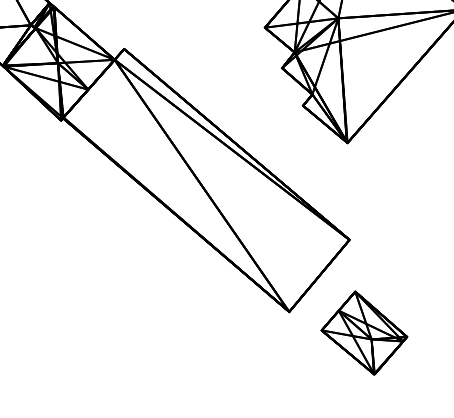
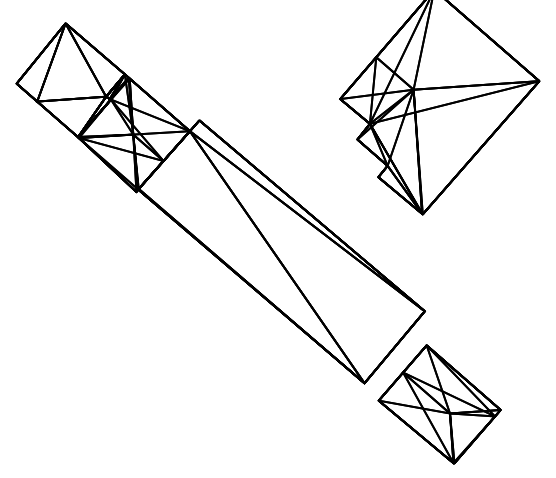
part: (364, 333) -> (439, 404), size x1.43

